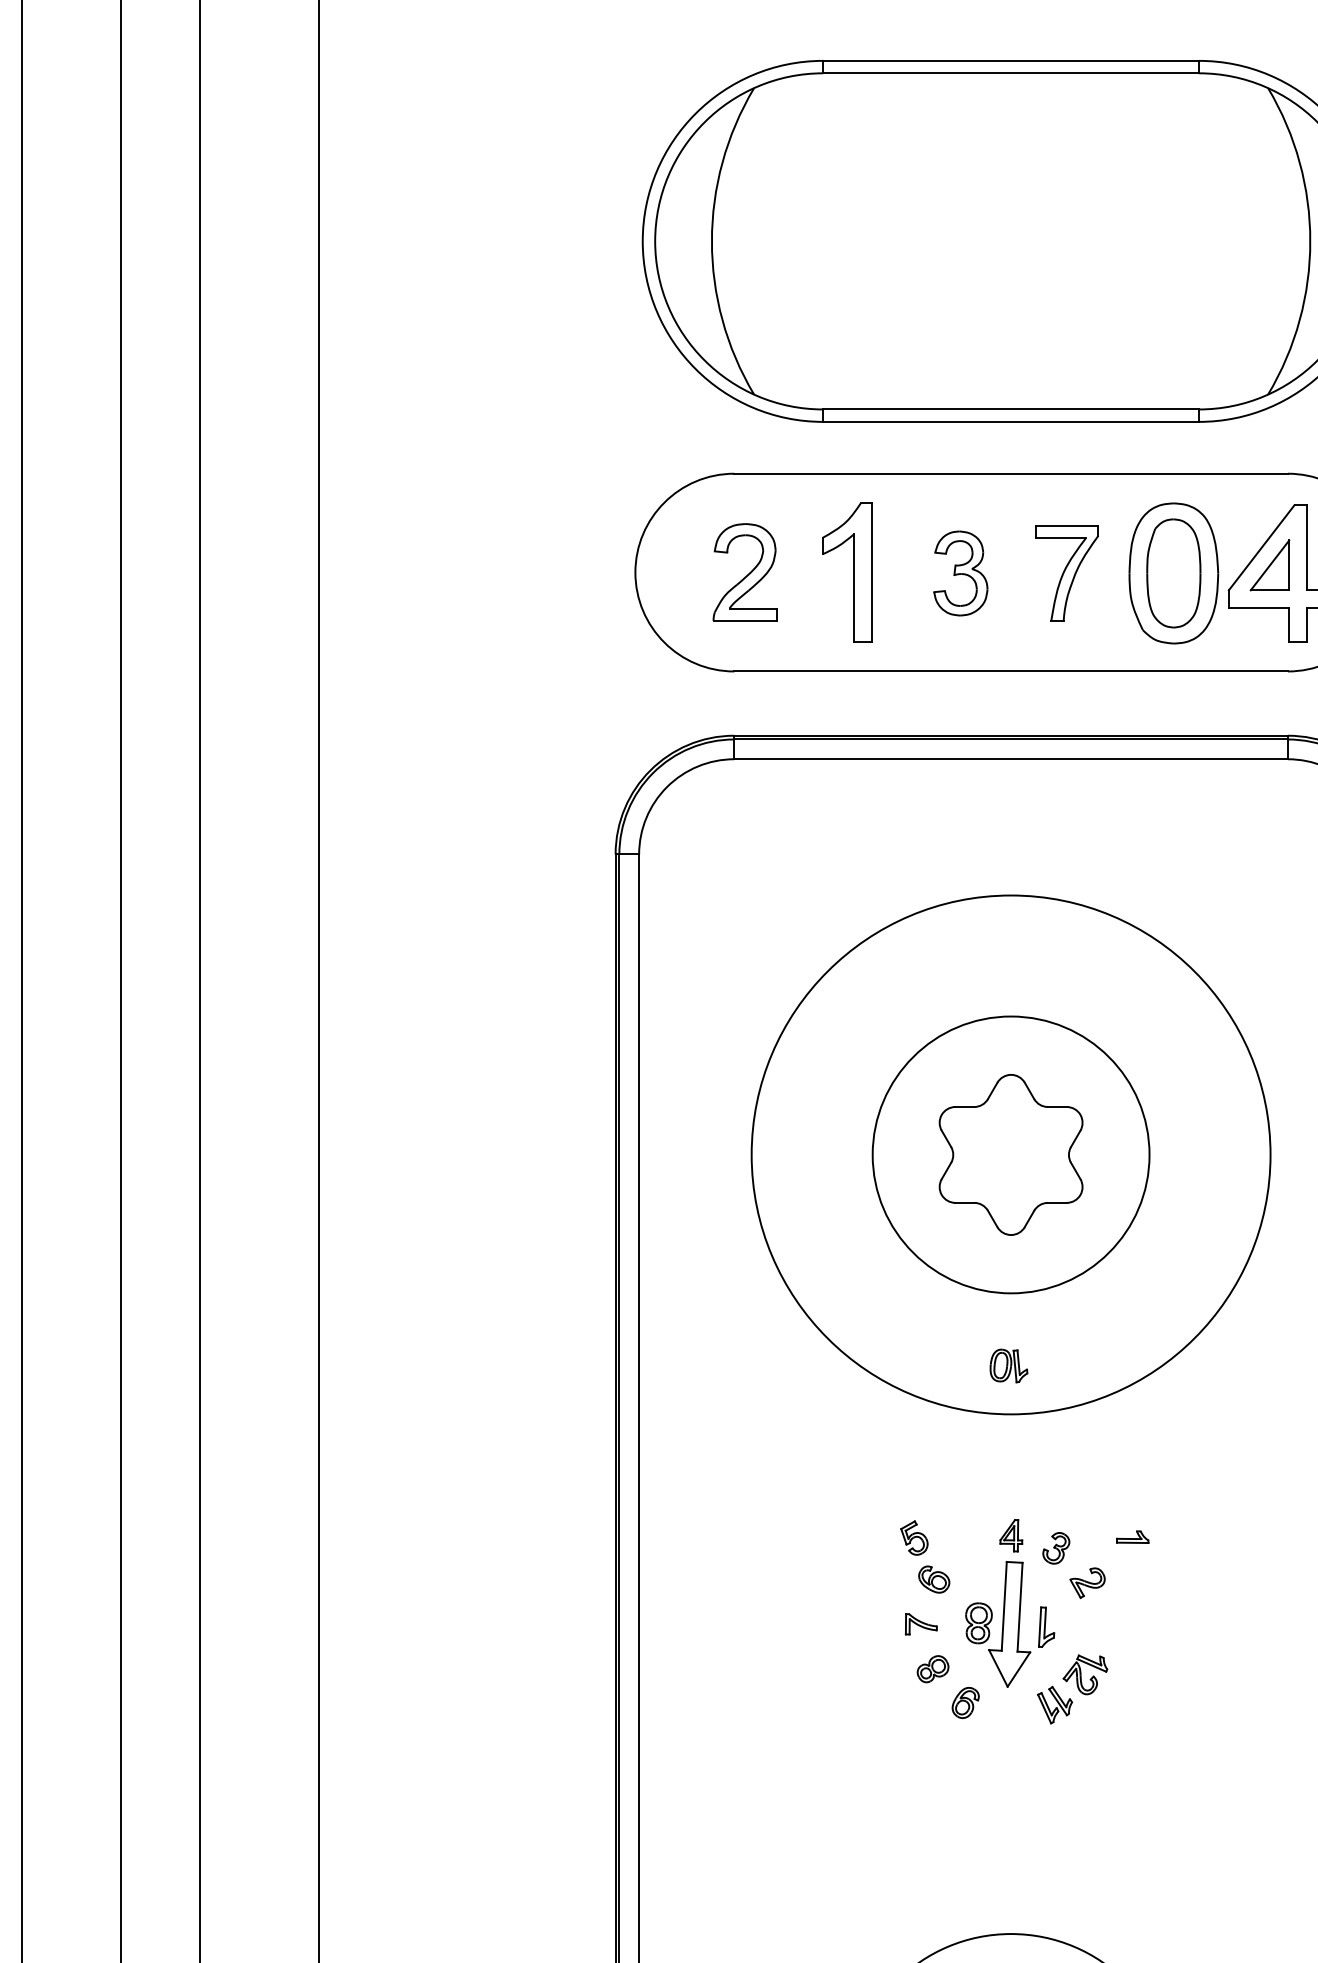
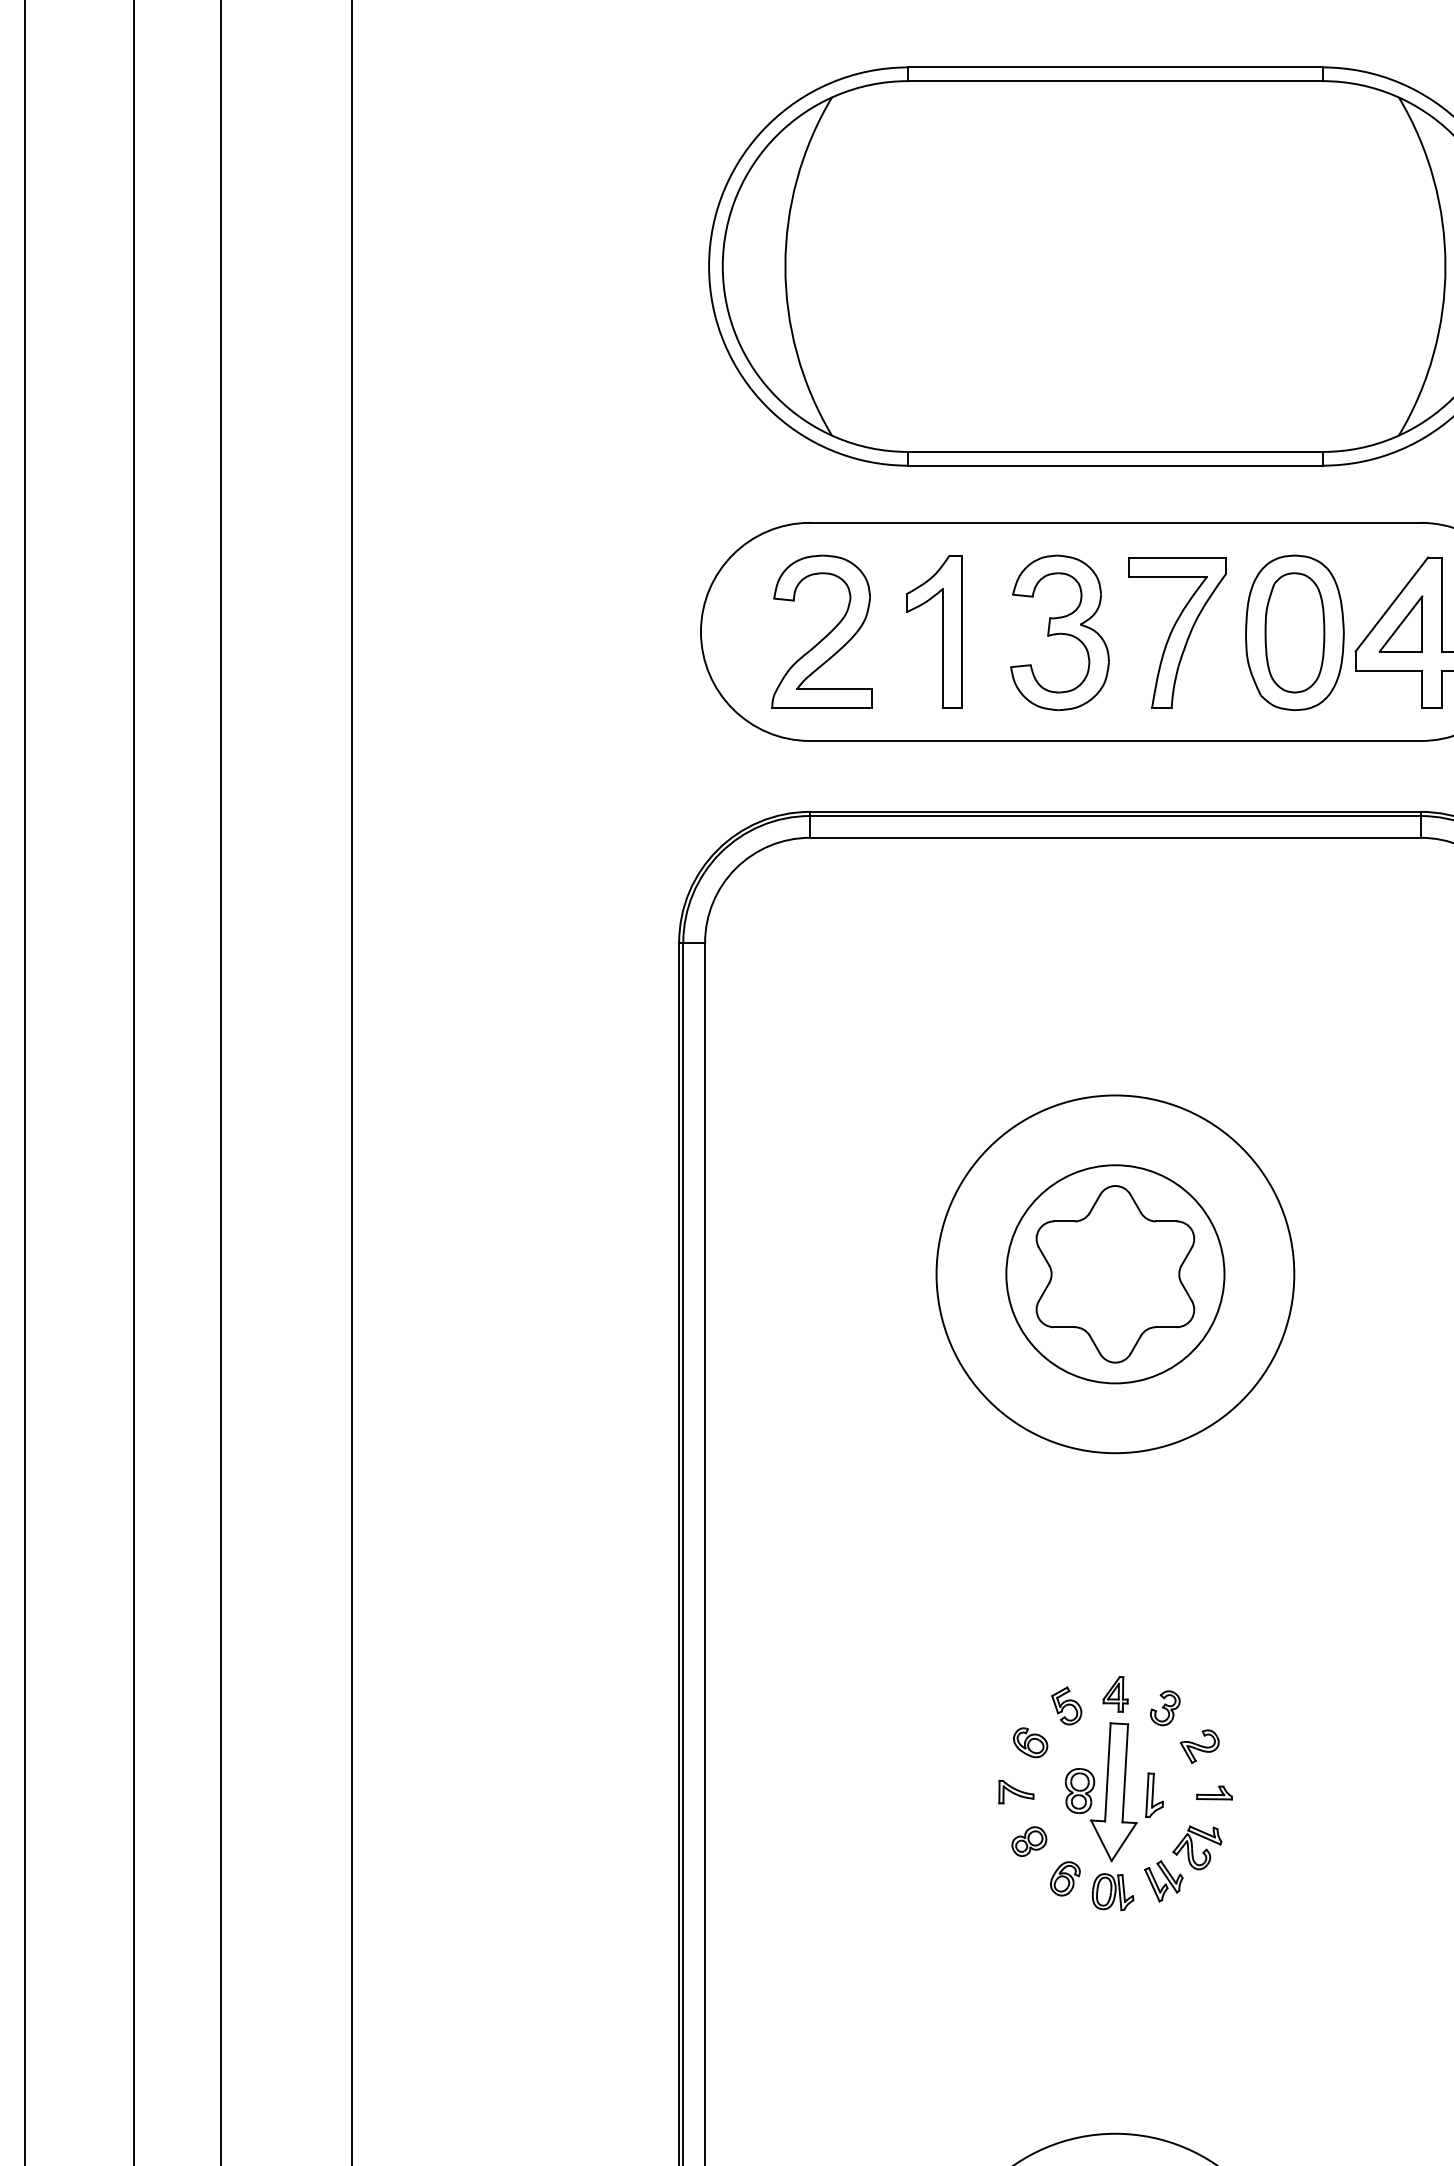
part: (744, 572) -> (821, 631), size x1.43
part: (960, 573) -> (1059, 632), size x1.67
part: (1067, 573) -> (1177, 632), size x1.43
circle: (1011, 1155) -> (1115, 1274), size x0.62
circle: (1011, 1155) -> (1115, 1274), size x0.71
part: (1008, 1366) -> (1112, 1892), moved
part: (1132, 1536) -> (1214, 1792), moved
part: (914, 1537) -> (1066, 1705), moved

